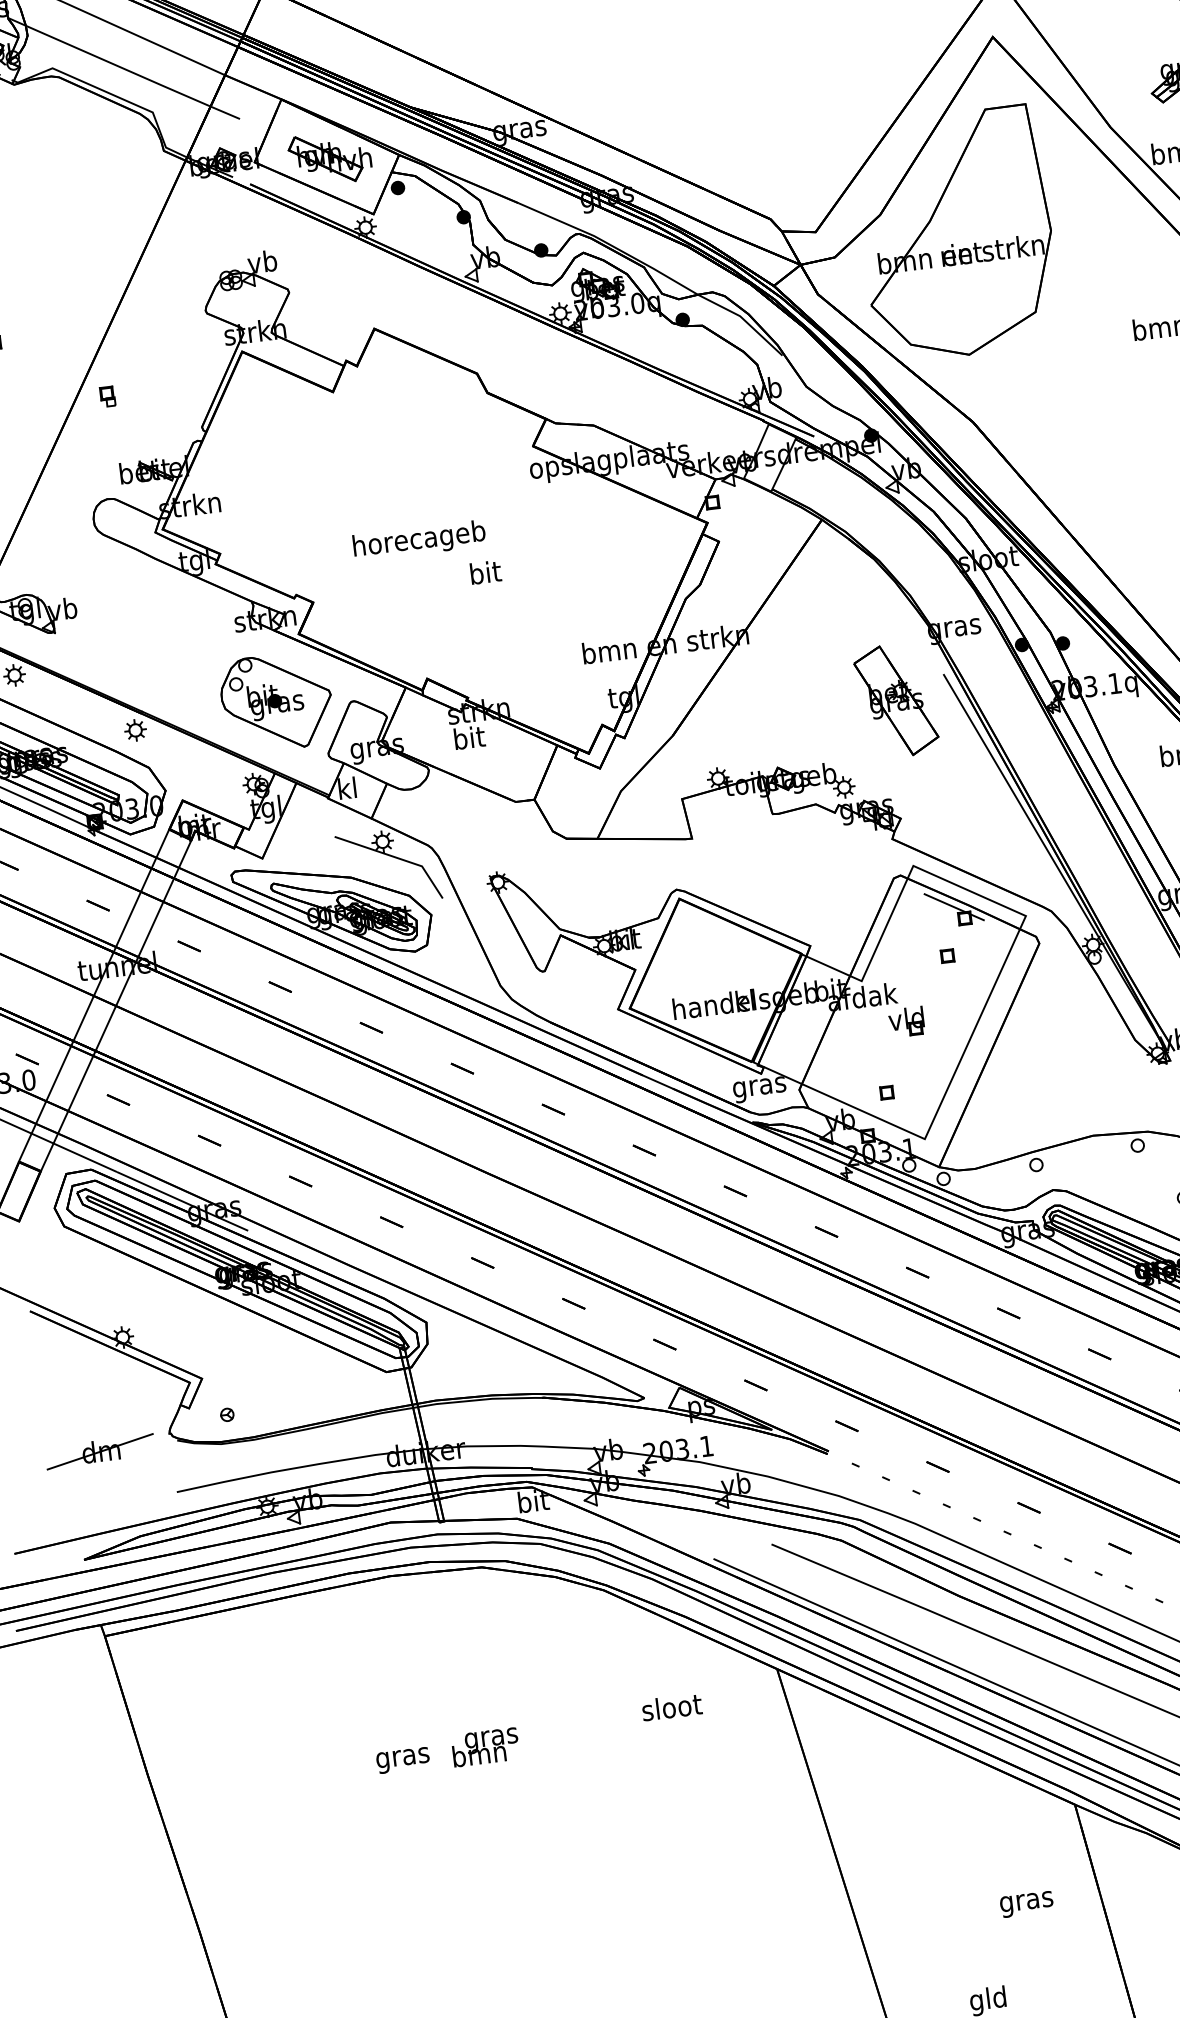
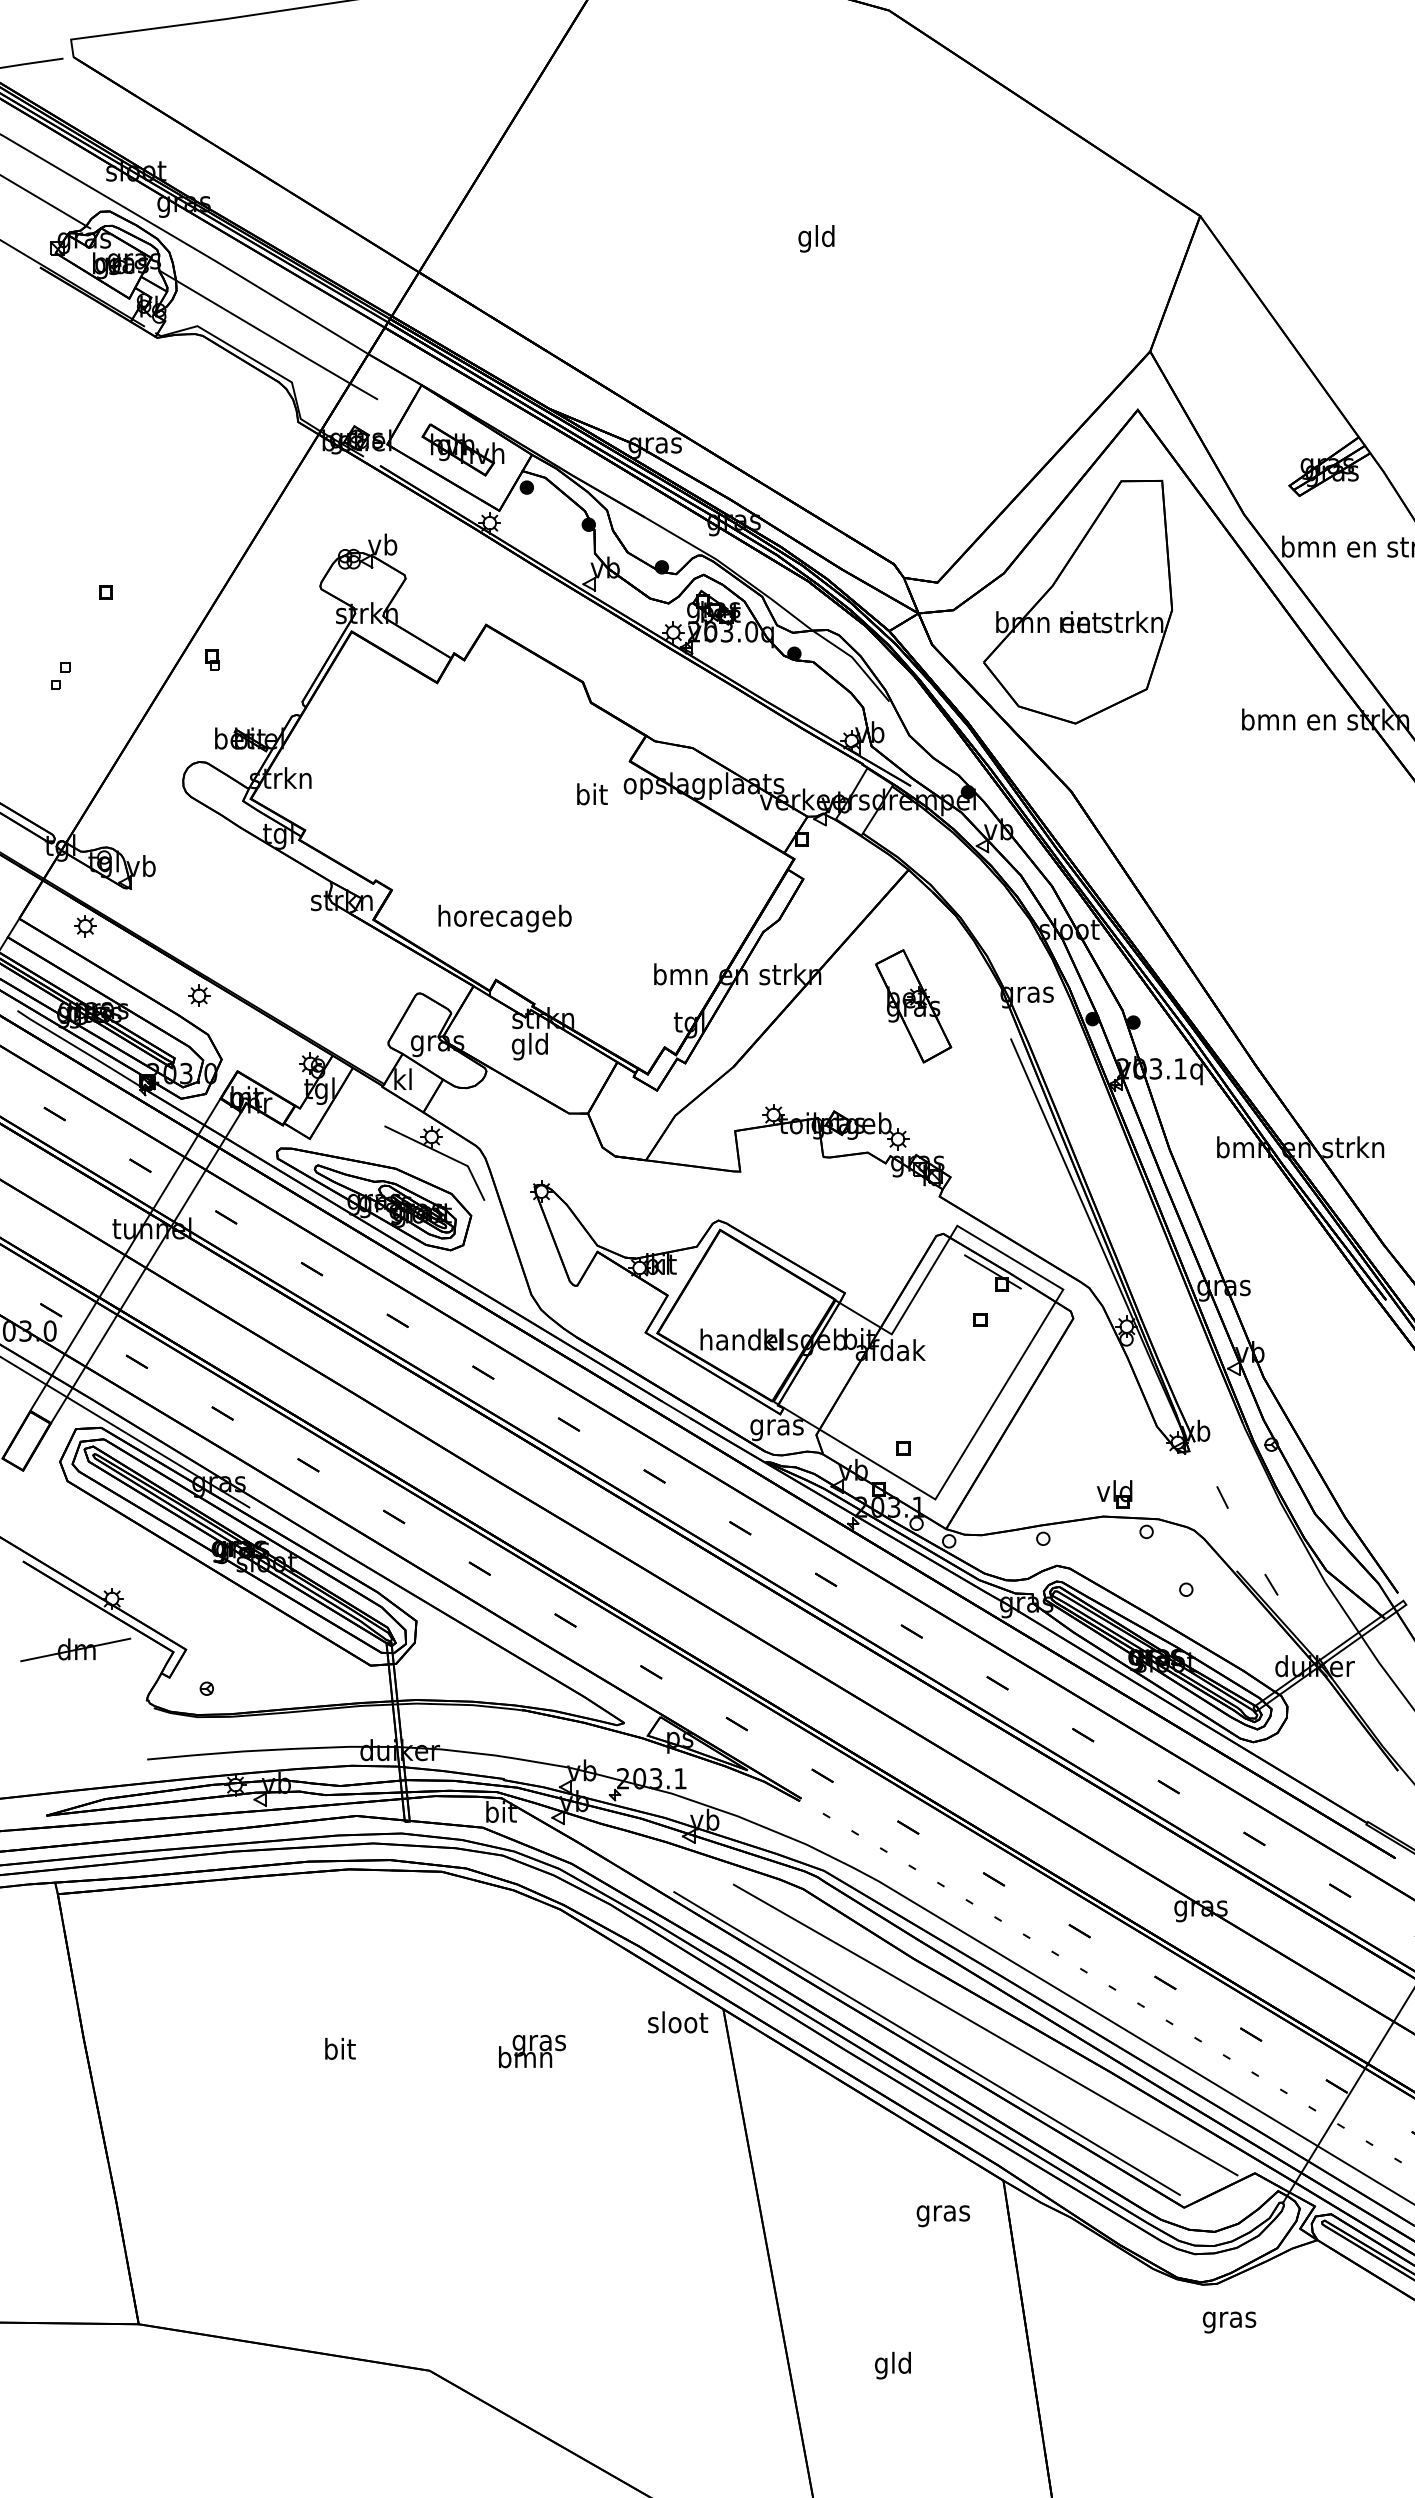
text: (418, 540) -> (504, 918), moved
text: (485, 572) -> (592, 794), moved
part: (896, 700) -> (913, 1006), moved
part: (276, 701) -> (343, 984), removed
text: (468, 740) -> (529, 1046), bit -> gld
part: (906, 1021) -> (1114, 1494), moved
part: (99, 1451) -> (75, 1649), moved
text: (672, 1707) -> (678, 2022), moved
text: (485, 1747) -> (532, 2051), moved
text: (402, 1757) -> (339, 2051), gras -> bit
text: (1026, 1904) -> (942, 2216), moved

